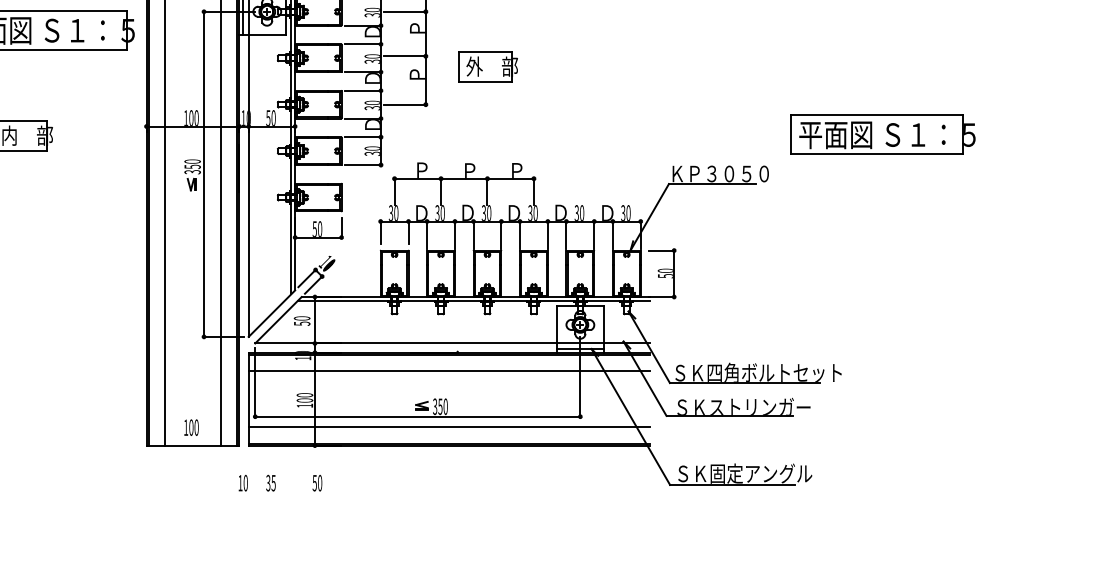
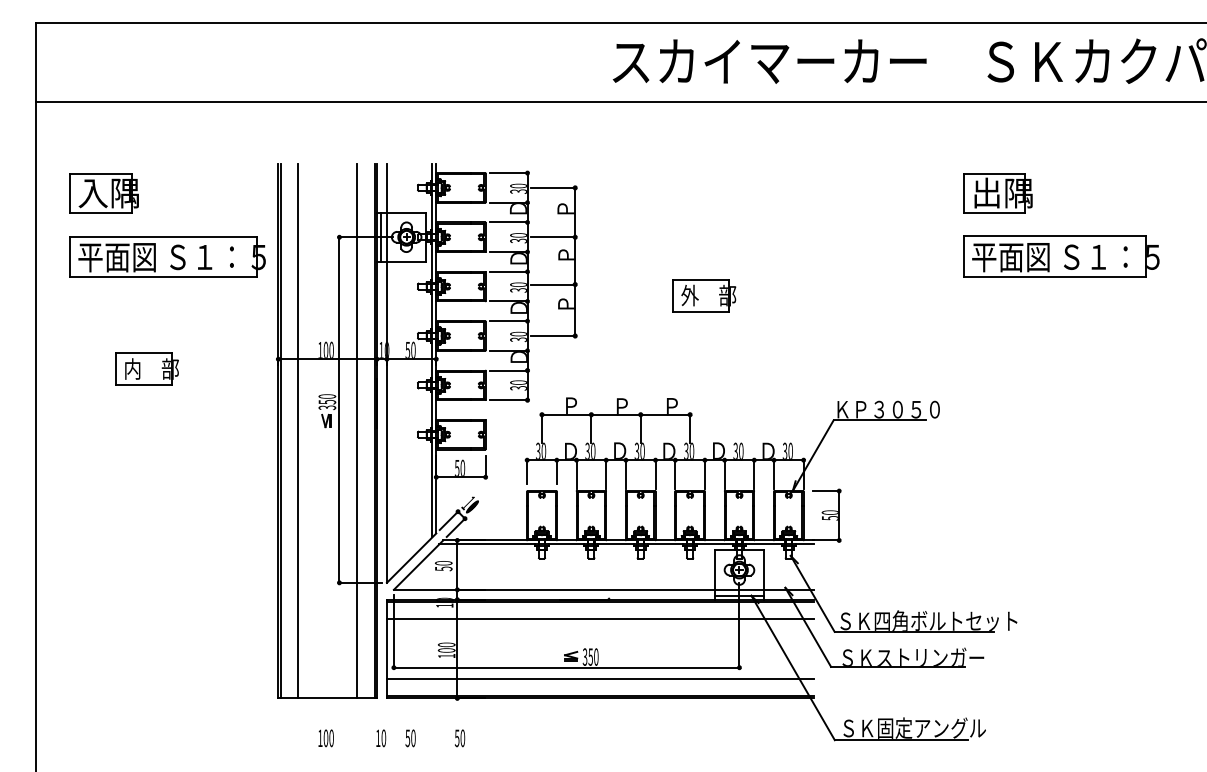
part: (488, 66) -> (704, 295), moved
part: (883, 134) -> (1061, 256), moved
text: (190, 427) -> (325, 738), moved
text: (270, 482) -> (410, 737), 35 -> 50

